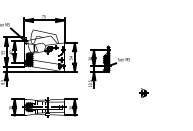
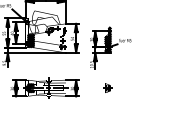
part: (143, 93) -> (107, 88), moved

